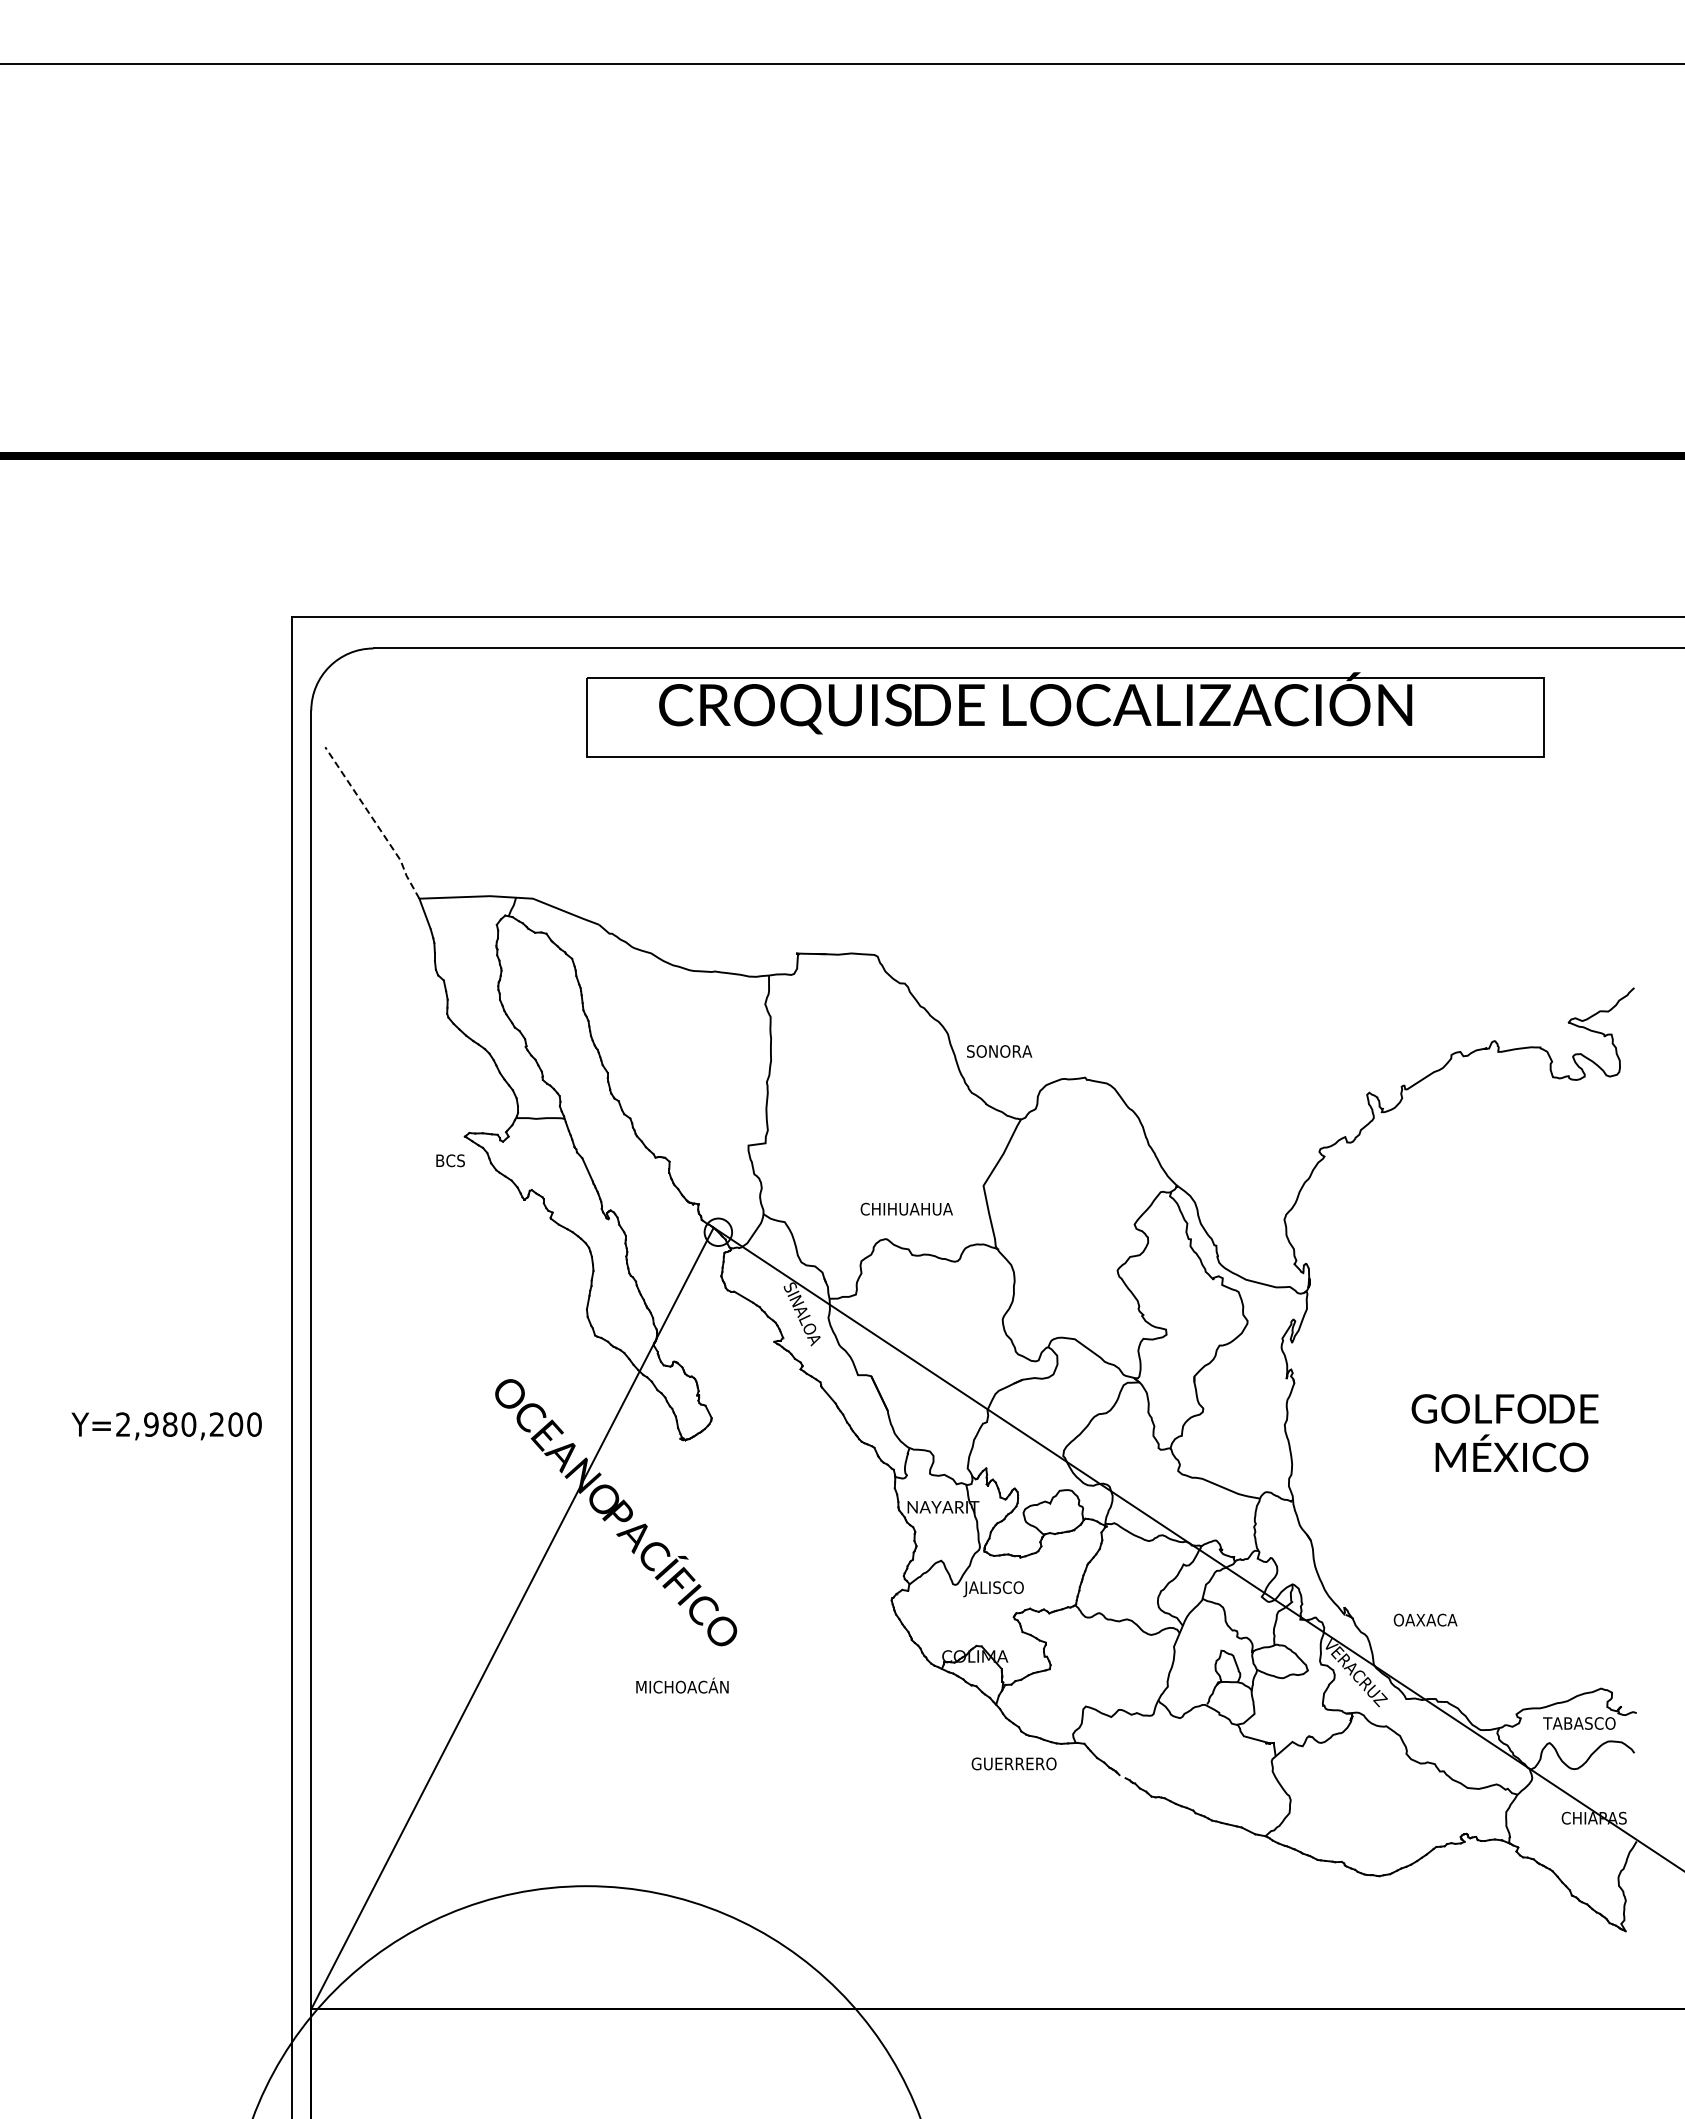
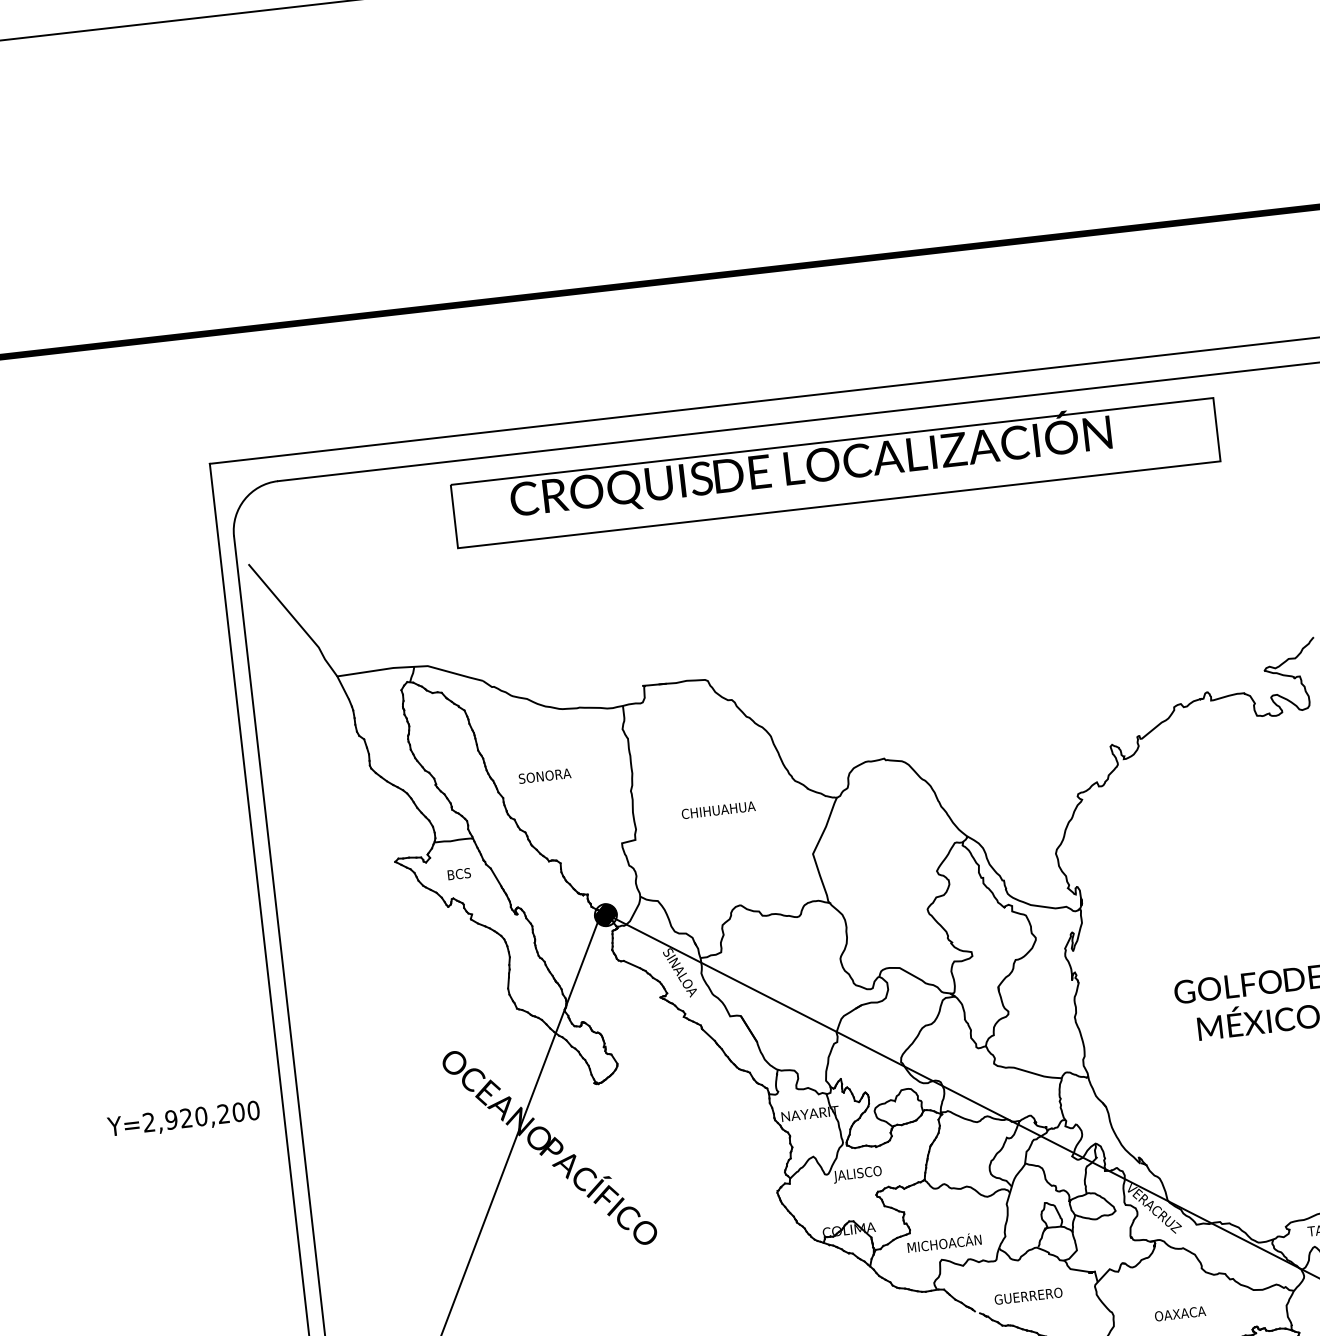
line: (375, 822) -> (295, 619), dashed -> solid
text: (999, 1051) -> (544, 776), moved
text: (450, 1160) -> (459, 873), moved
text: (906, 1208) -> (718, 809), moved
hatch: (718, 1232) -> (606, 915), added
text: (169, 1424) -> (185, 1118), Y=2,980,200 -> Y=2,920,200
text: (1425, 1619) -> (1180, 1313), moved
text: (682, 1685) -> (944, 1242), moved
text: (1013, 1763) -> (1028, 1295), moved

